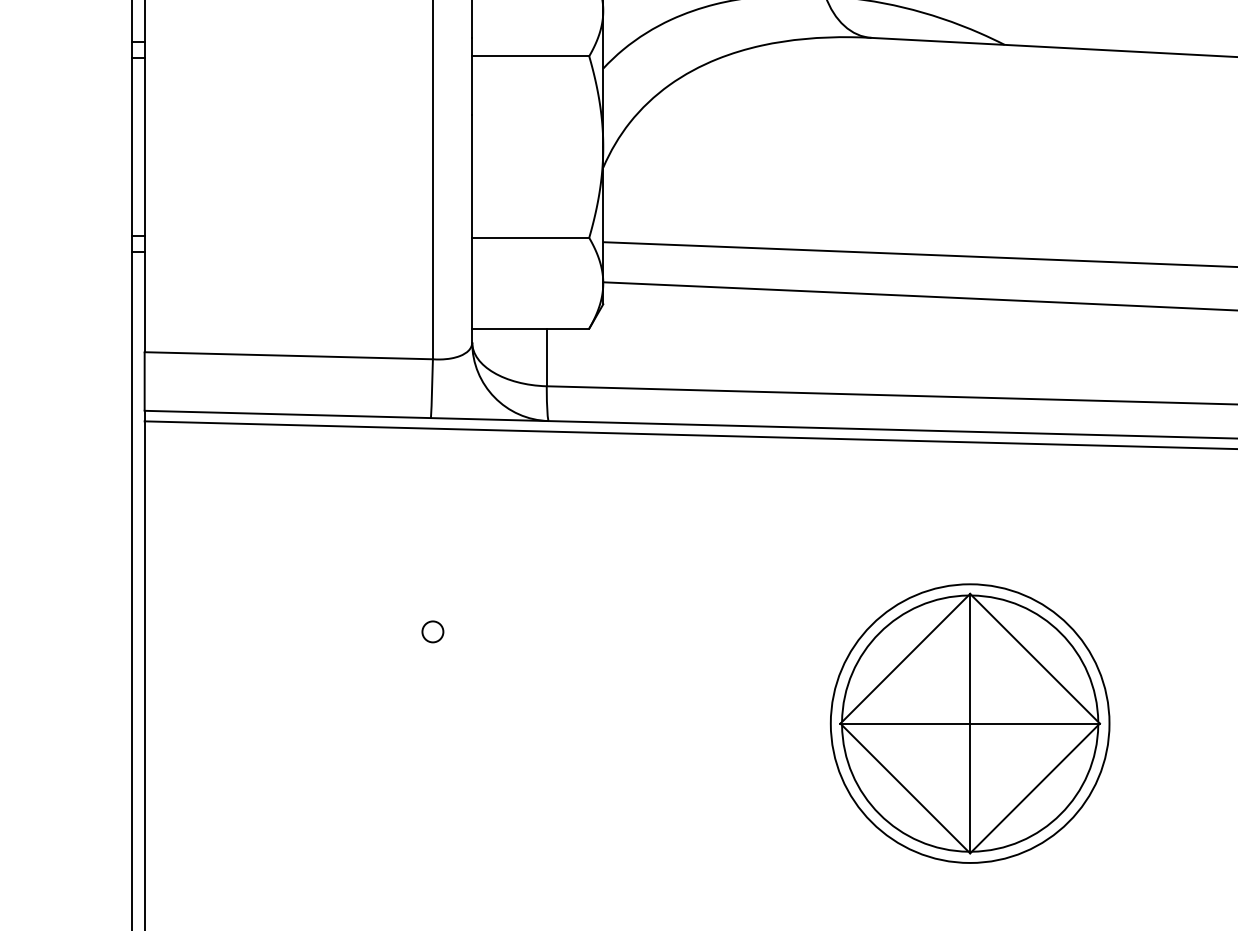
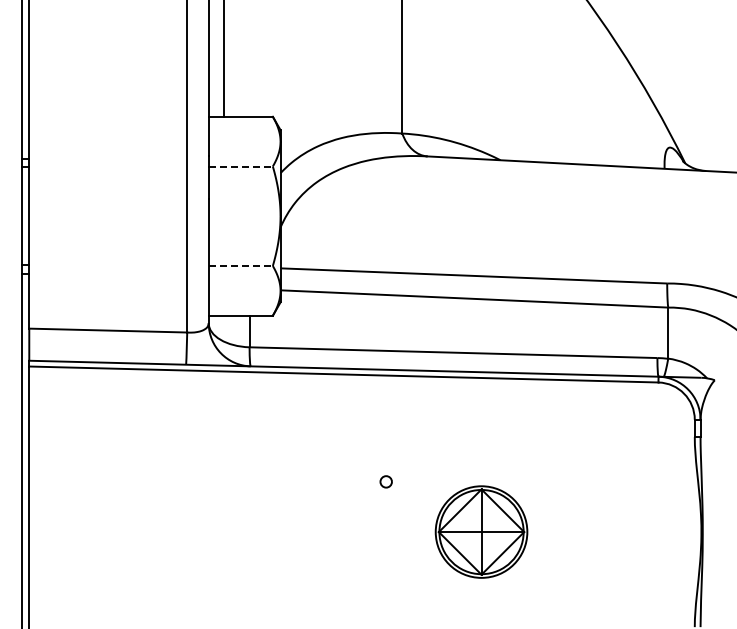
line: (531, 56) -> (241, 166), solid -> dashed
line: (531, 236) -> (241, 265), solid -> dashed
circle: (431, 631) -> (385, 481), moved
part: (970, 722) -> (481, 531), size x0.6

